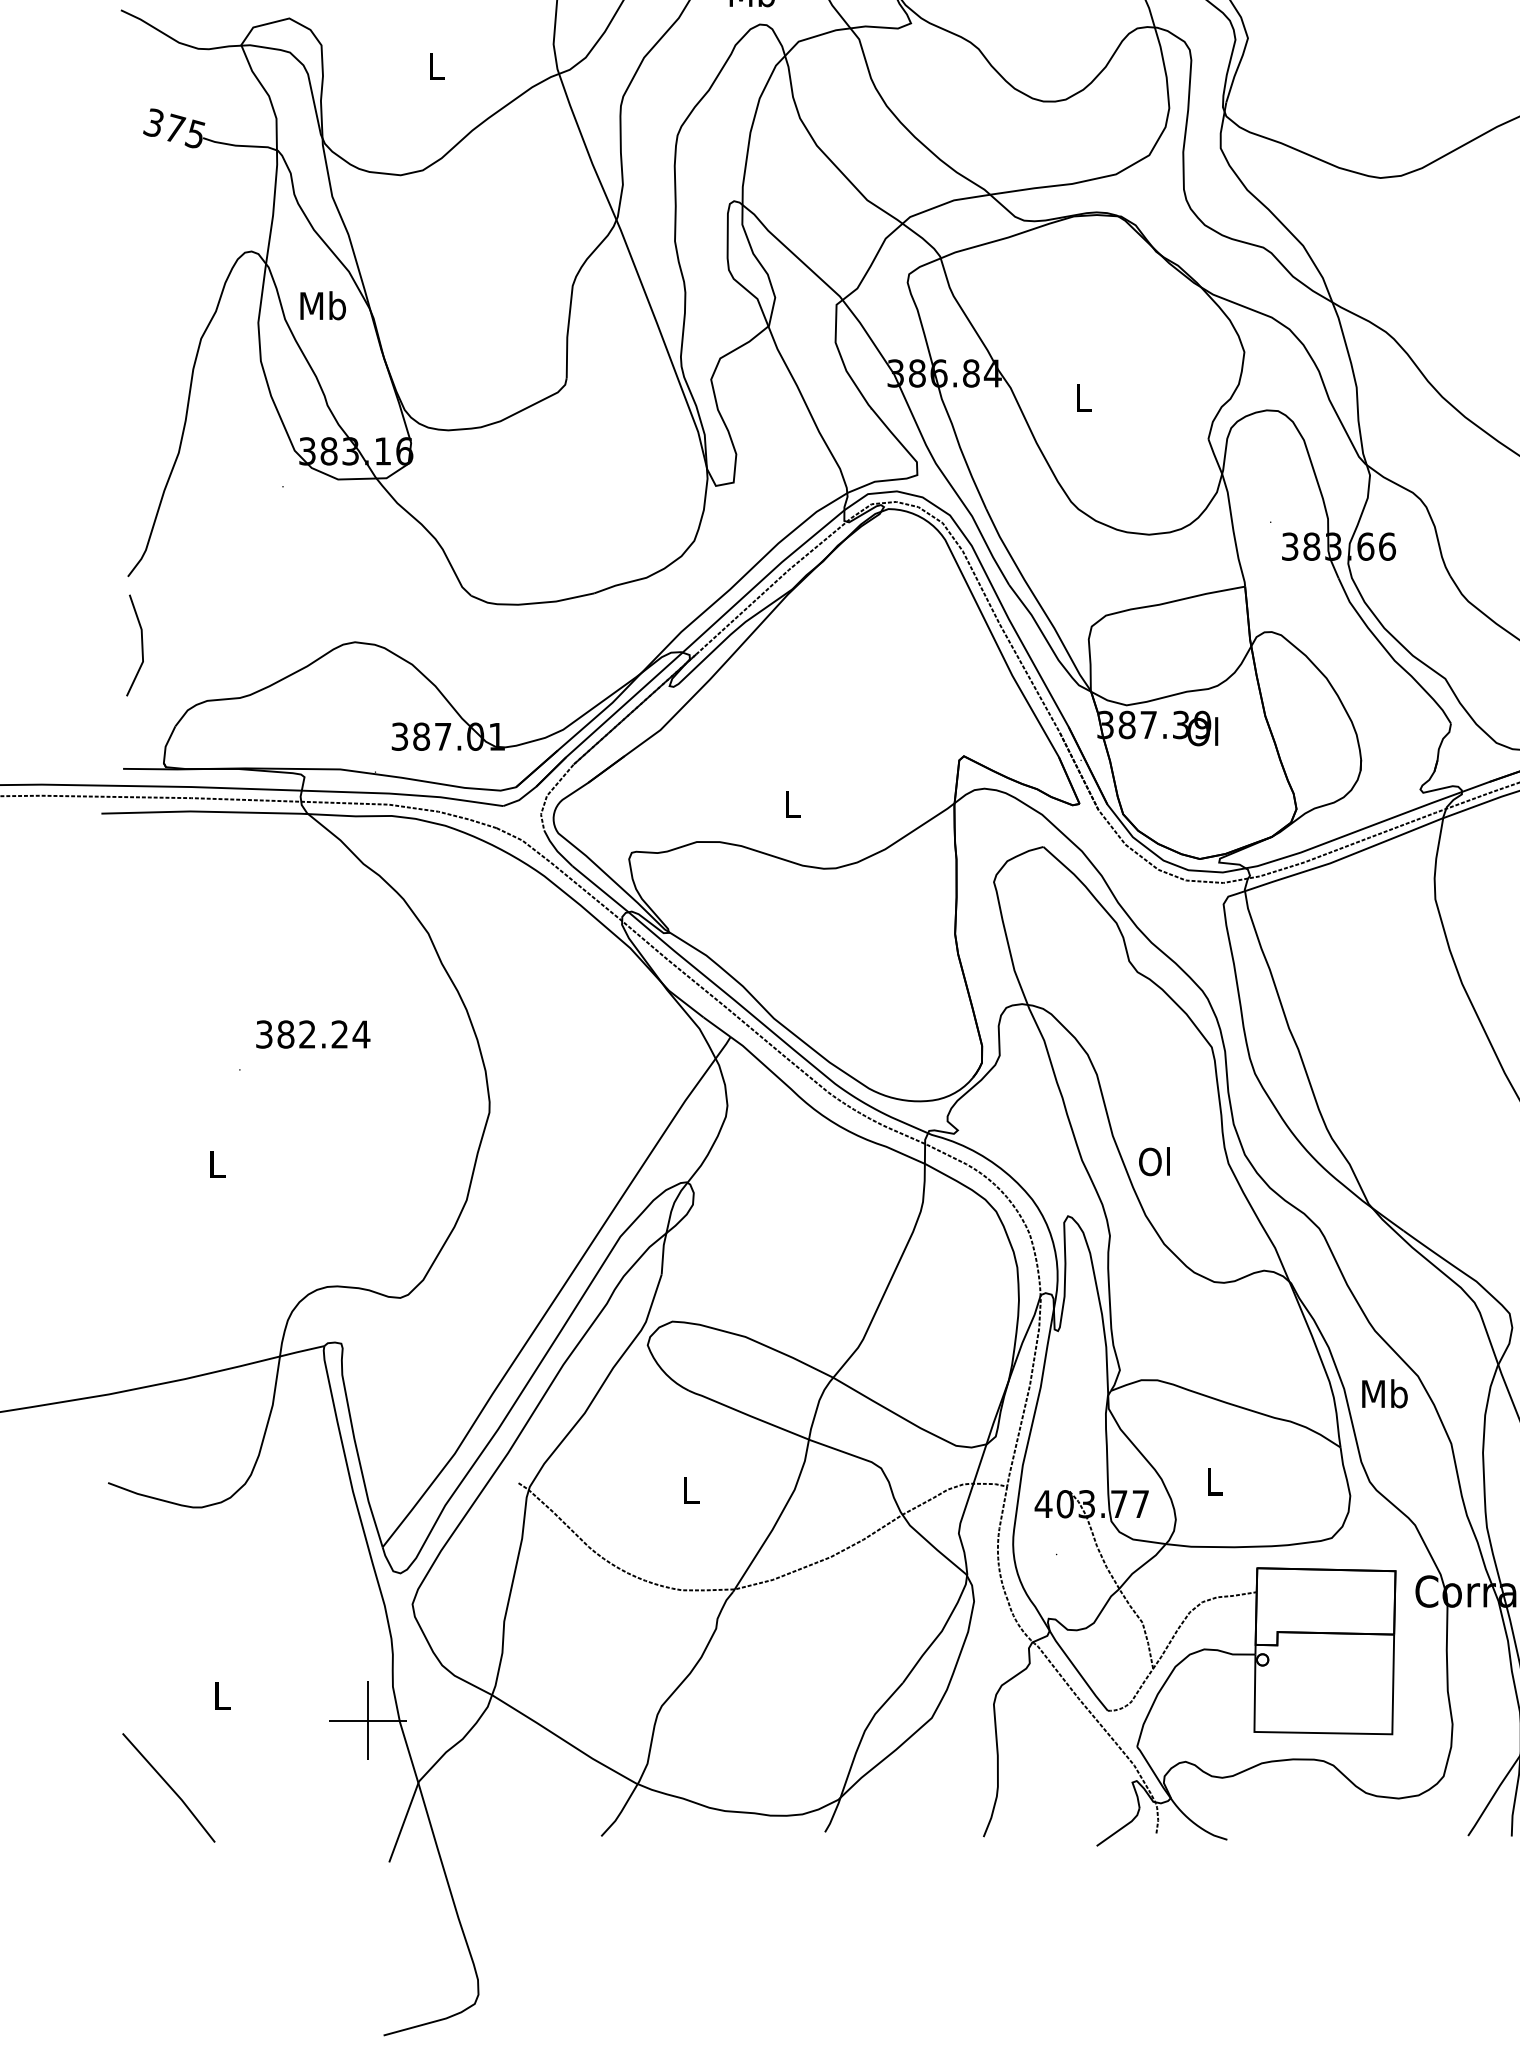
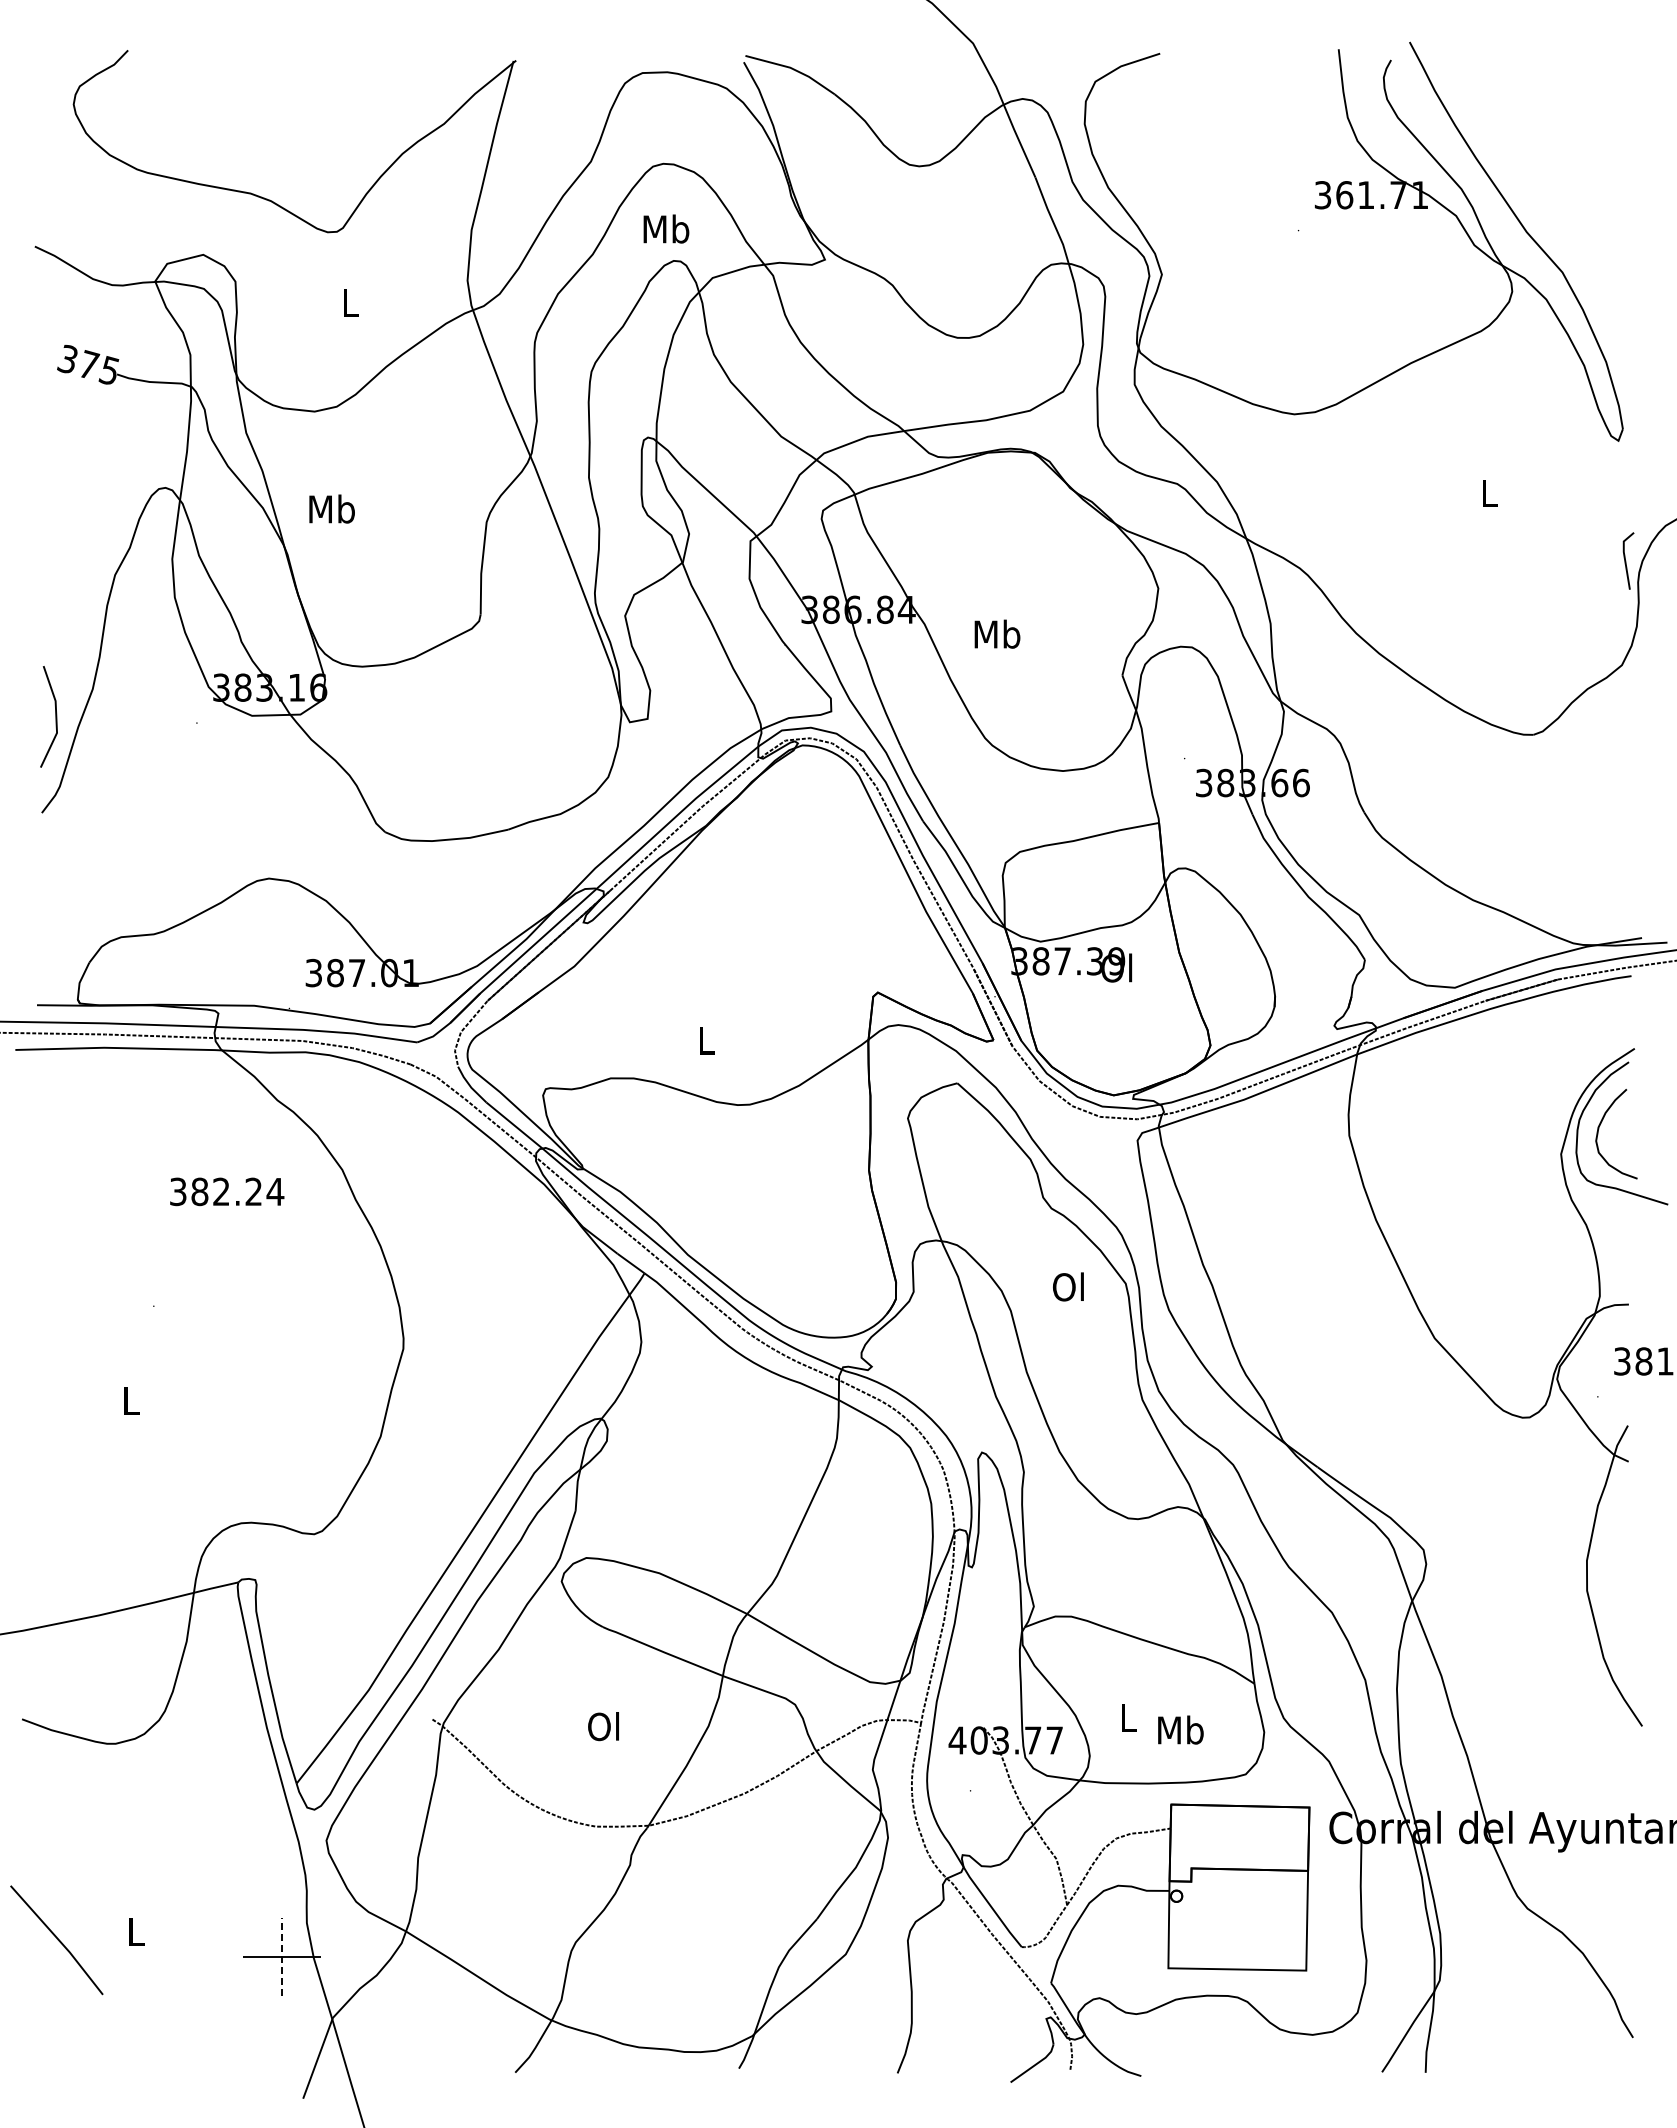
text: (322, 305) -> (331, 508), moved
text: (1083, 397) -> (997, 633), L -> Mb
line: (141, 645) -> (55, 716), moved
text: (313, 1034) -> (227, 1191), moved
text: (1154, 1161) -> (1068, 1286), moved
text: (1384, 1393) -> (1180, 1729), moved
text: (689, 1490) -> (603, 1726), L -> Ol
line: (367, 1720) -> (281, 1956), solid -> dashed
line: (169, 1788) -> (57, 1940), moved

